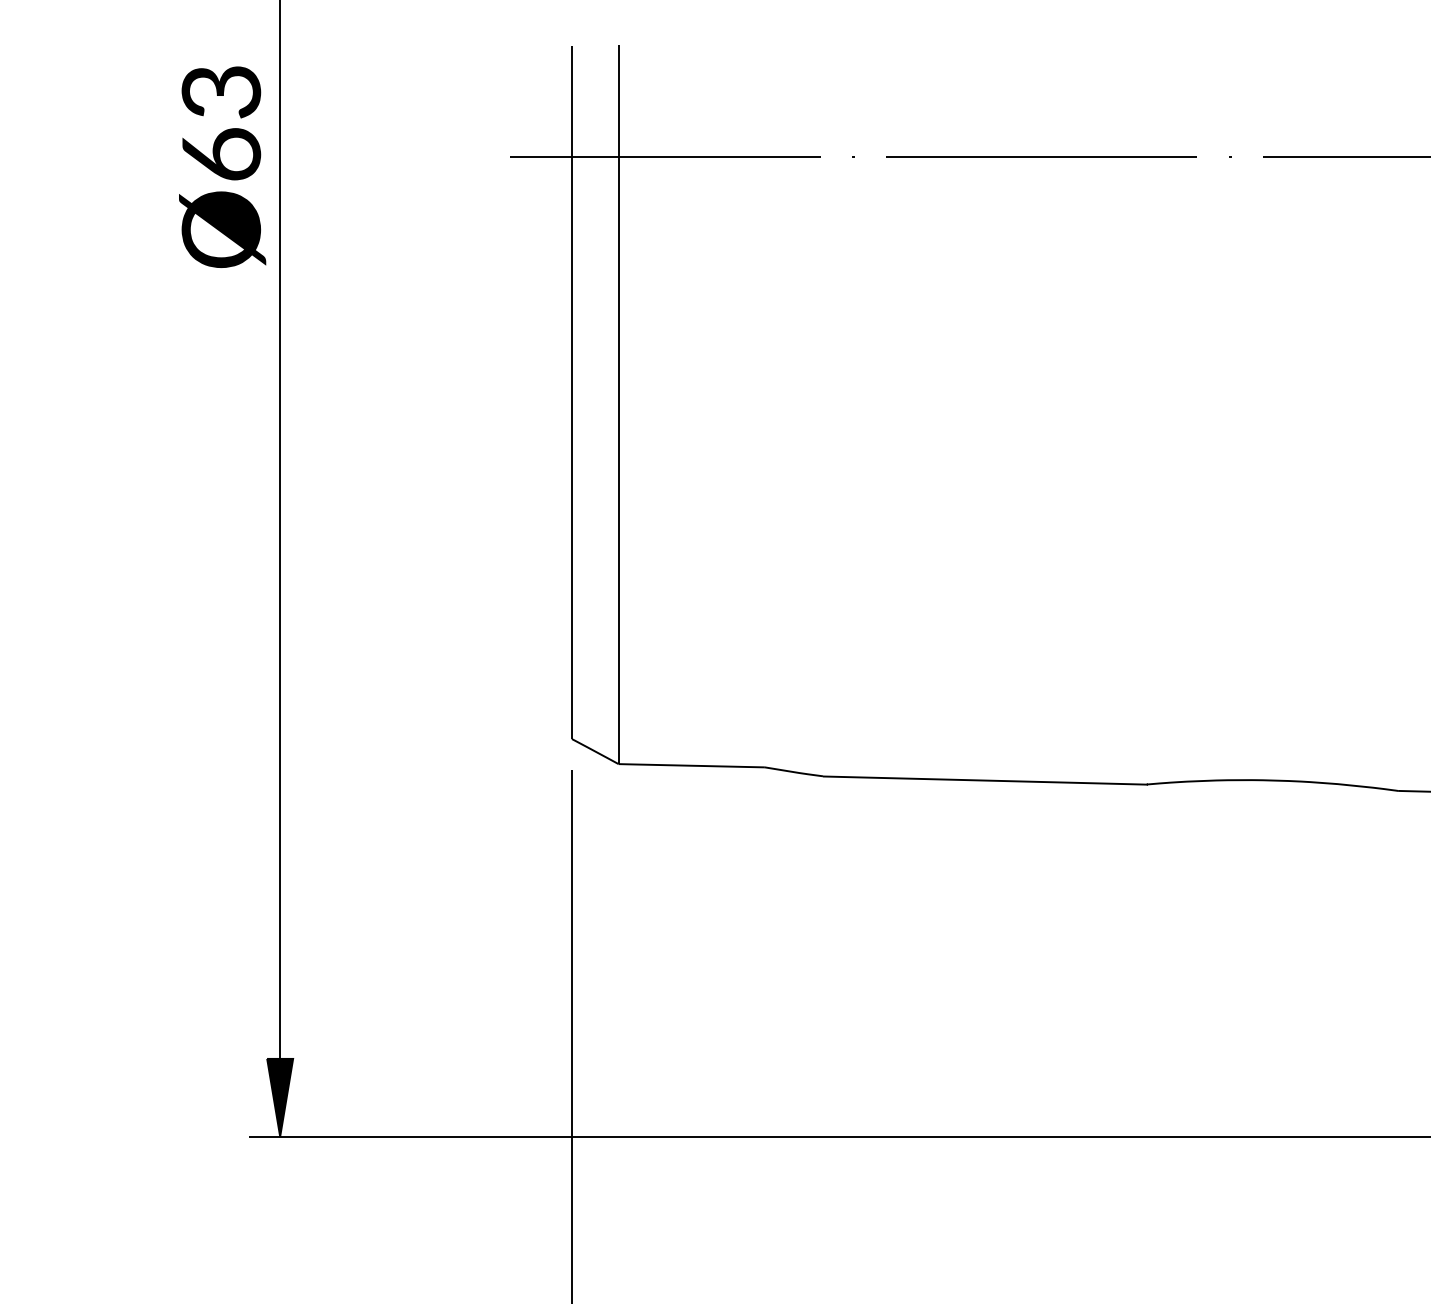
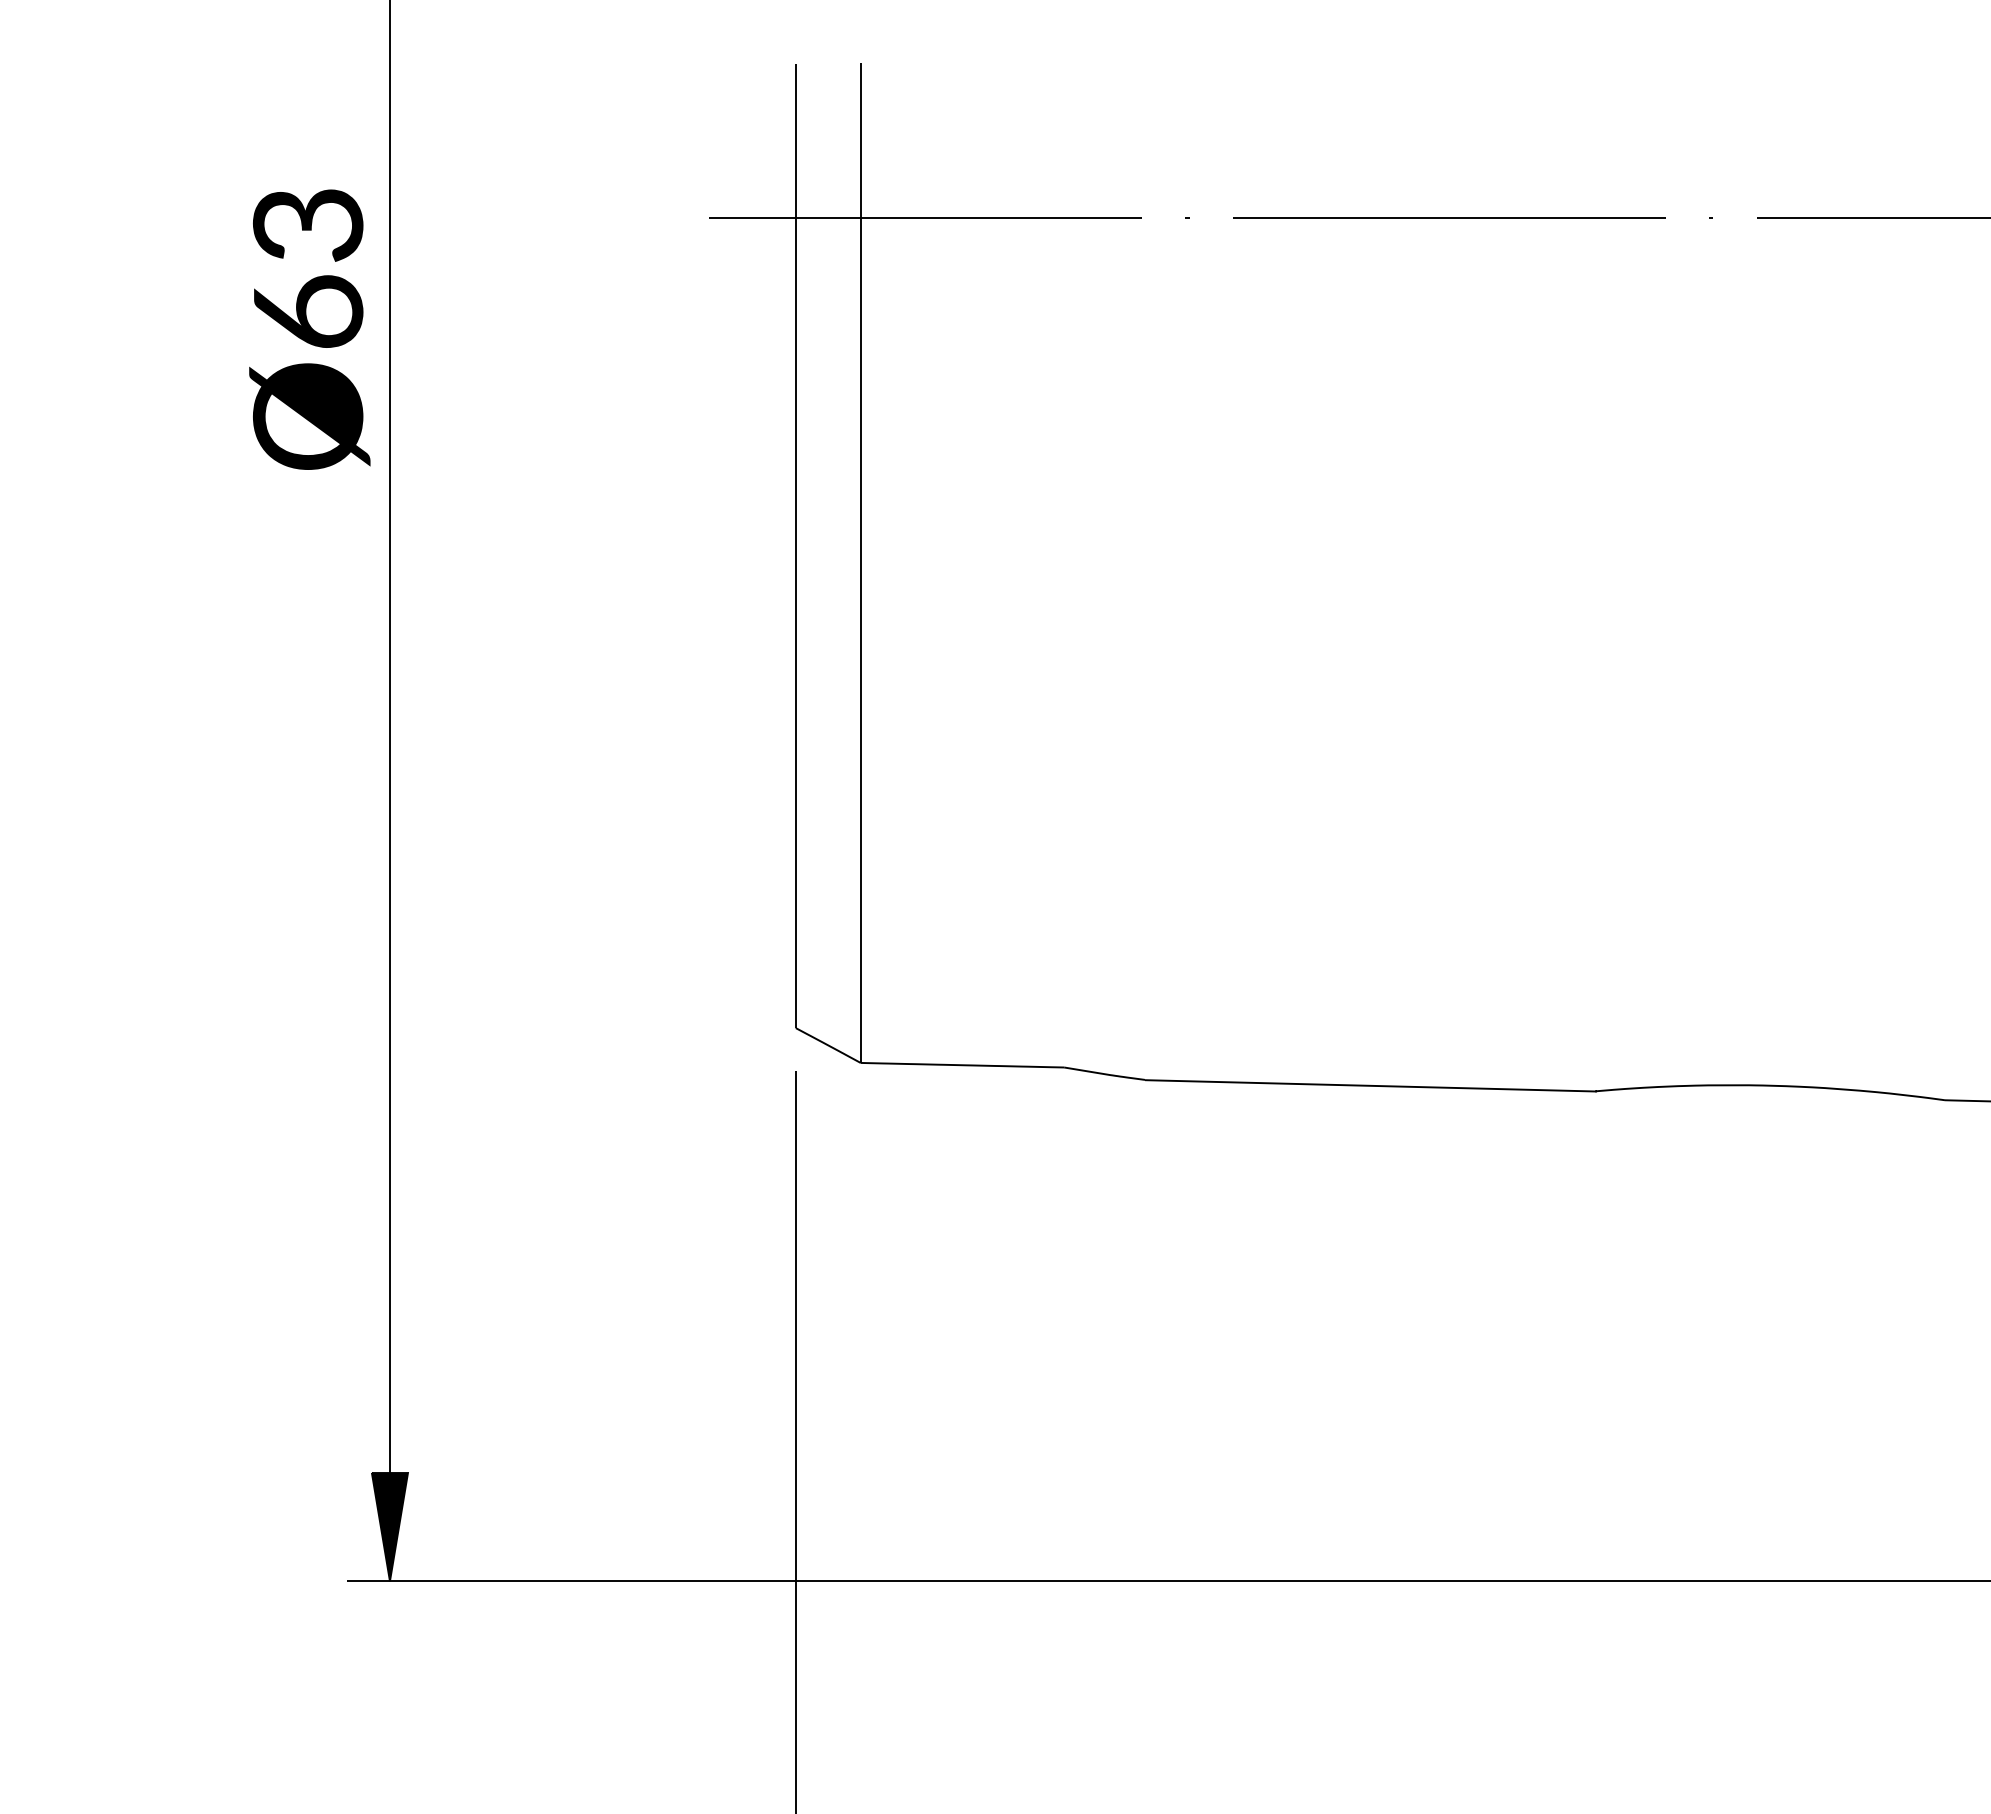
text: (222, 167) -> (309, 329), moved

